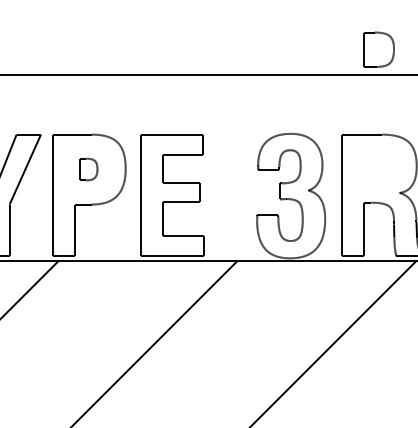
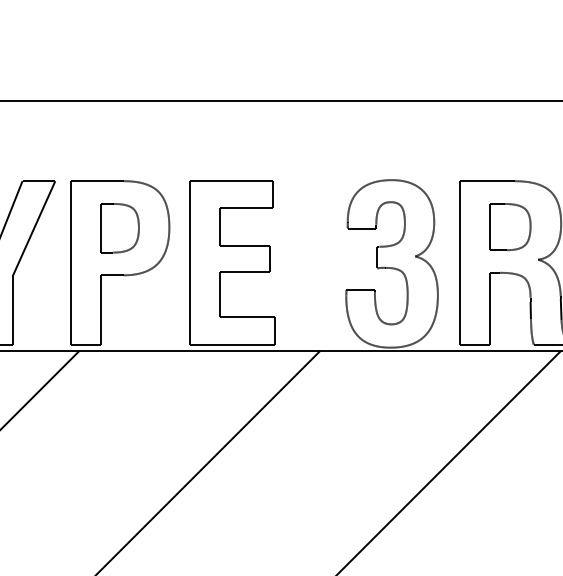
part: (378, 49) -> (509, 226), moved
part: (88, 169) -> (119, 228), size x1.67

